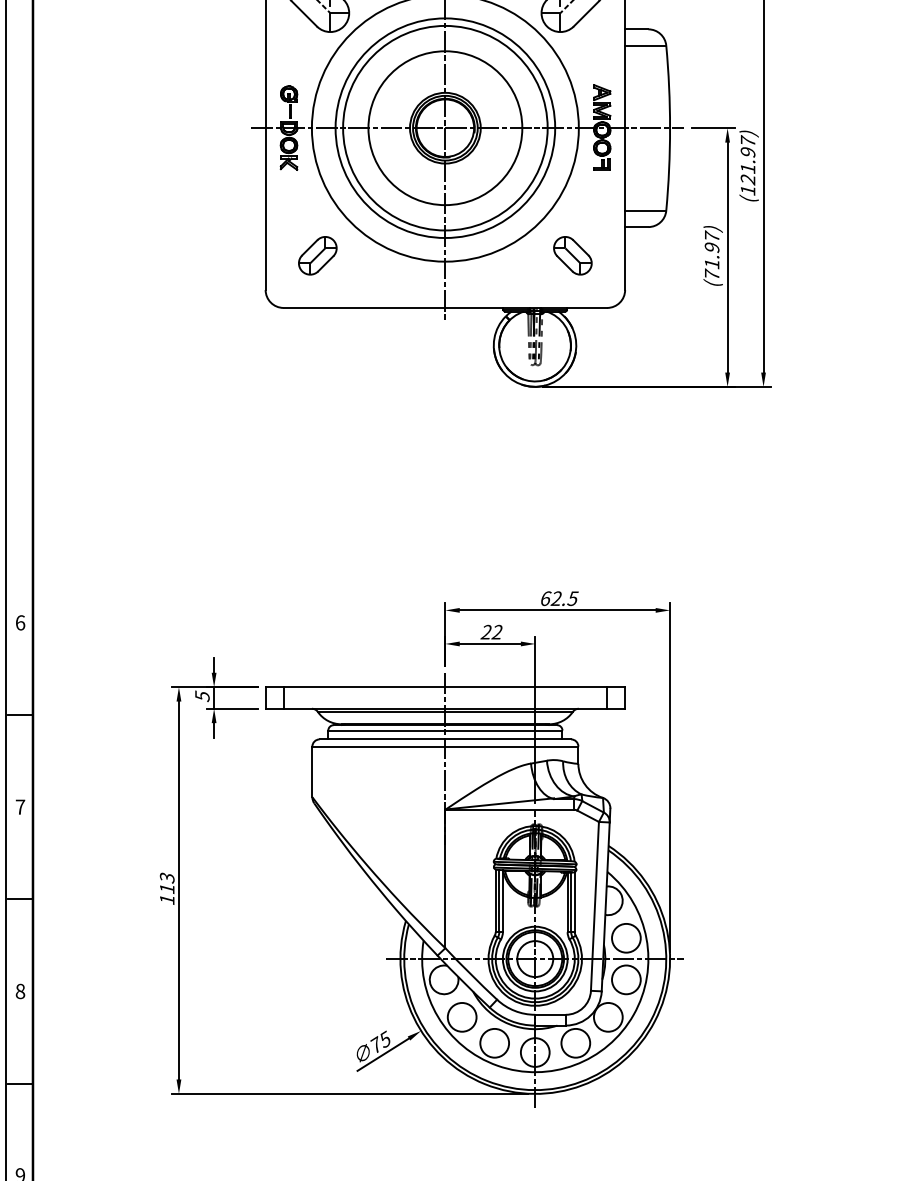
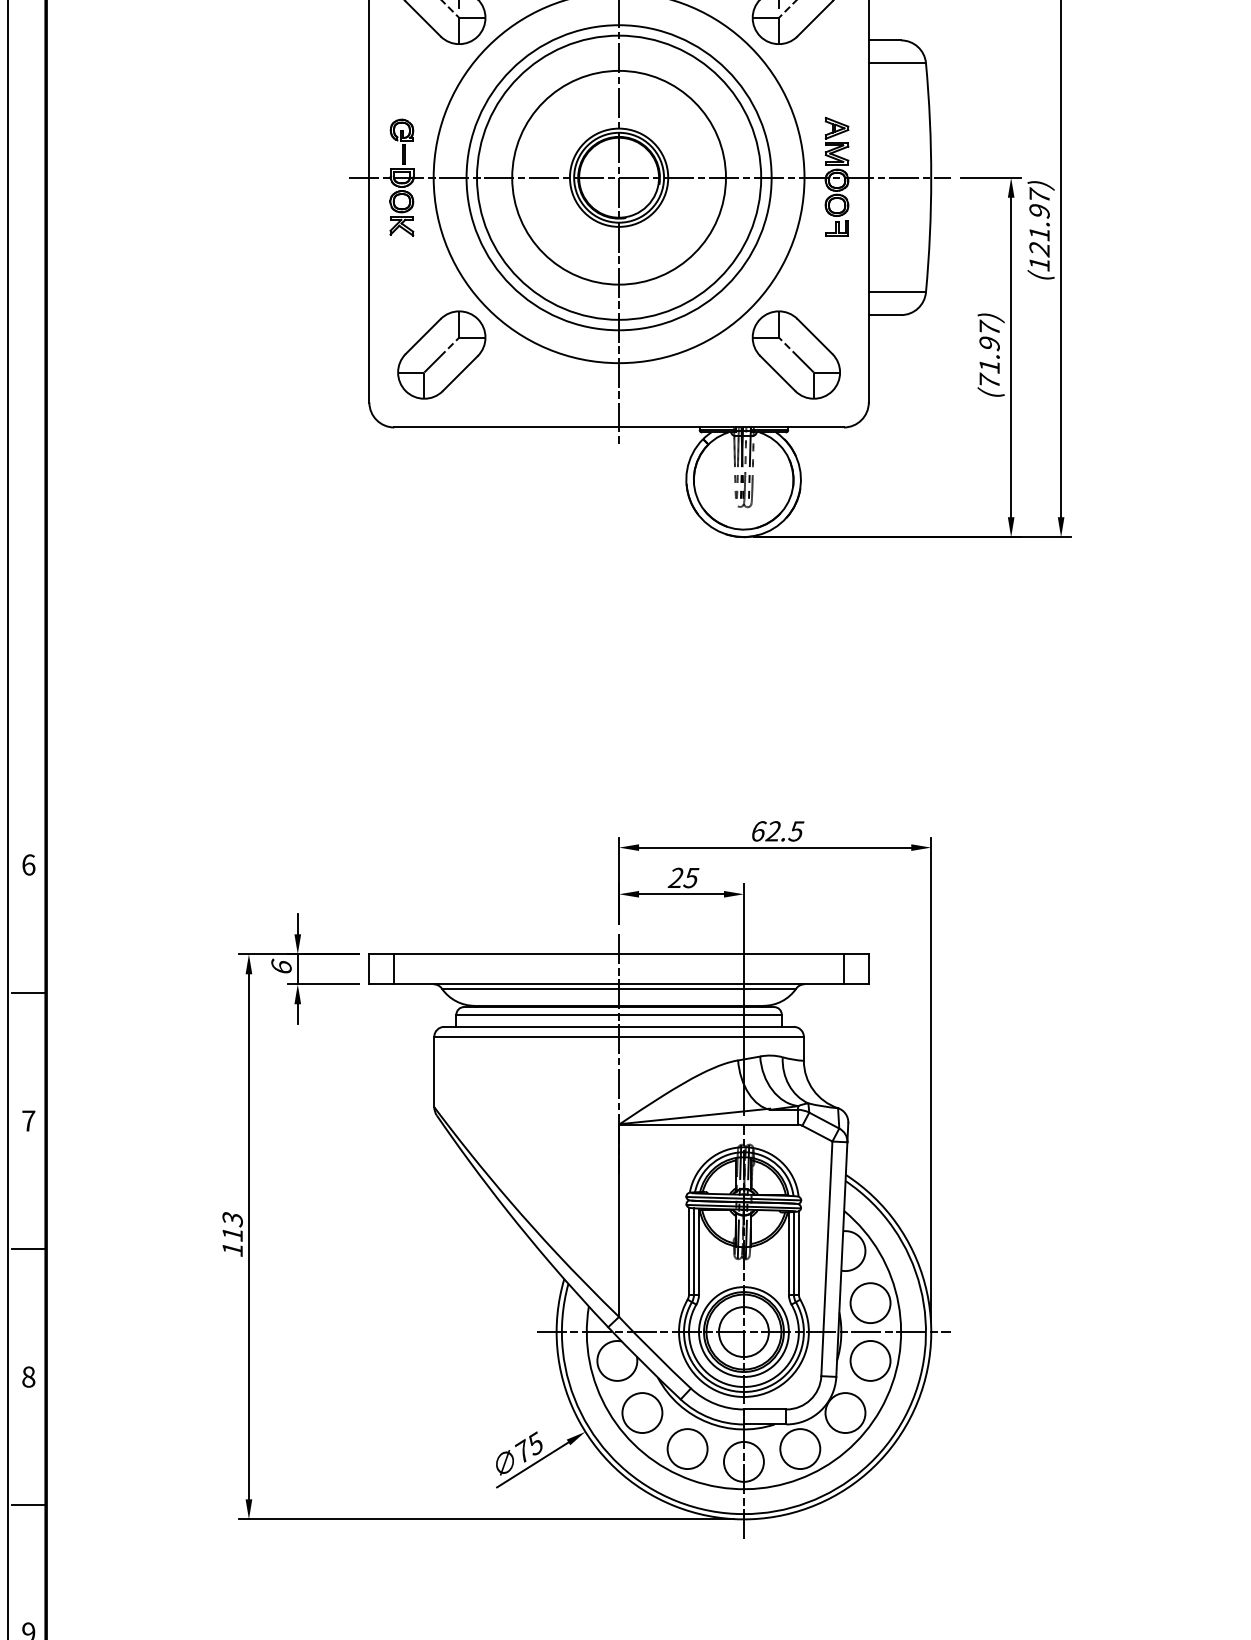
part: (317, 255) -> (441, 354), size x1.67
part: (572, 255) -> (795, 354), size x1.67
text: (496, 631) -> (690, 877), 22 -> 25
text: (202, 695) -> (281, 966), 5 -> 6

